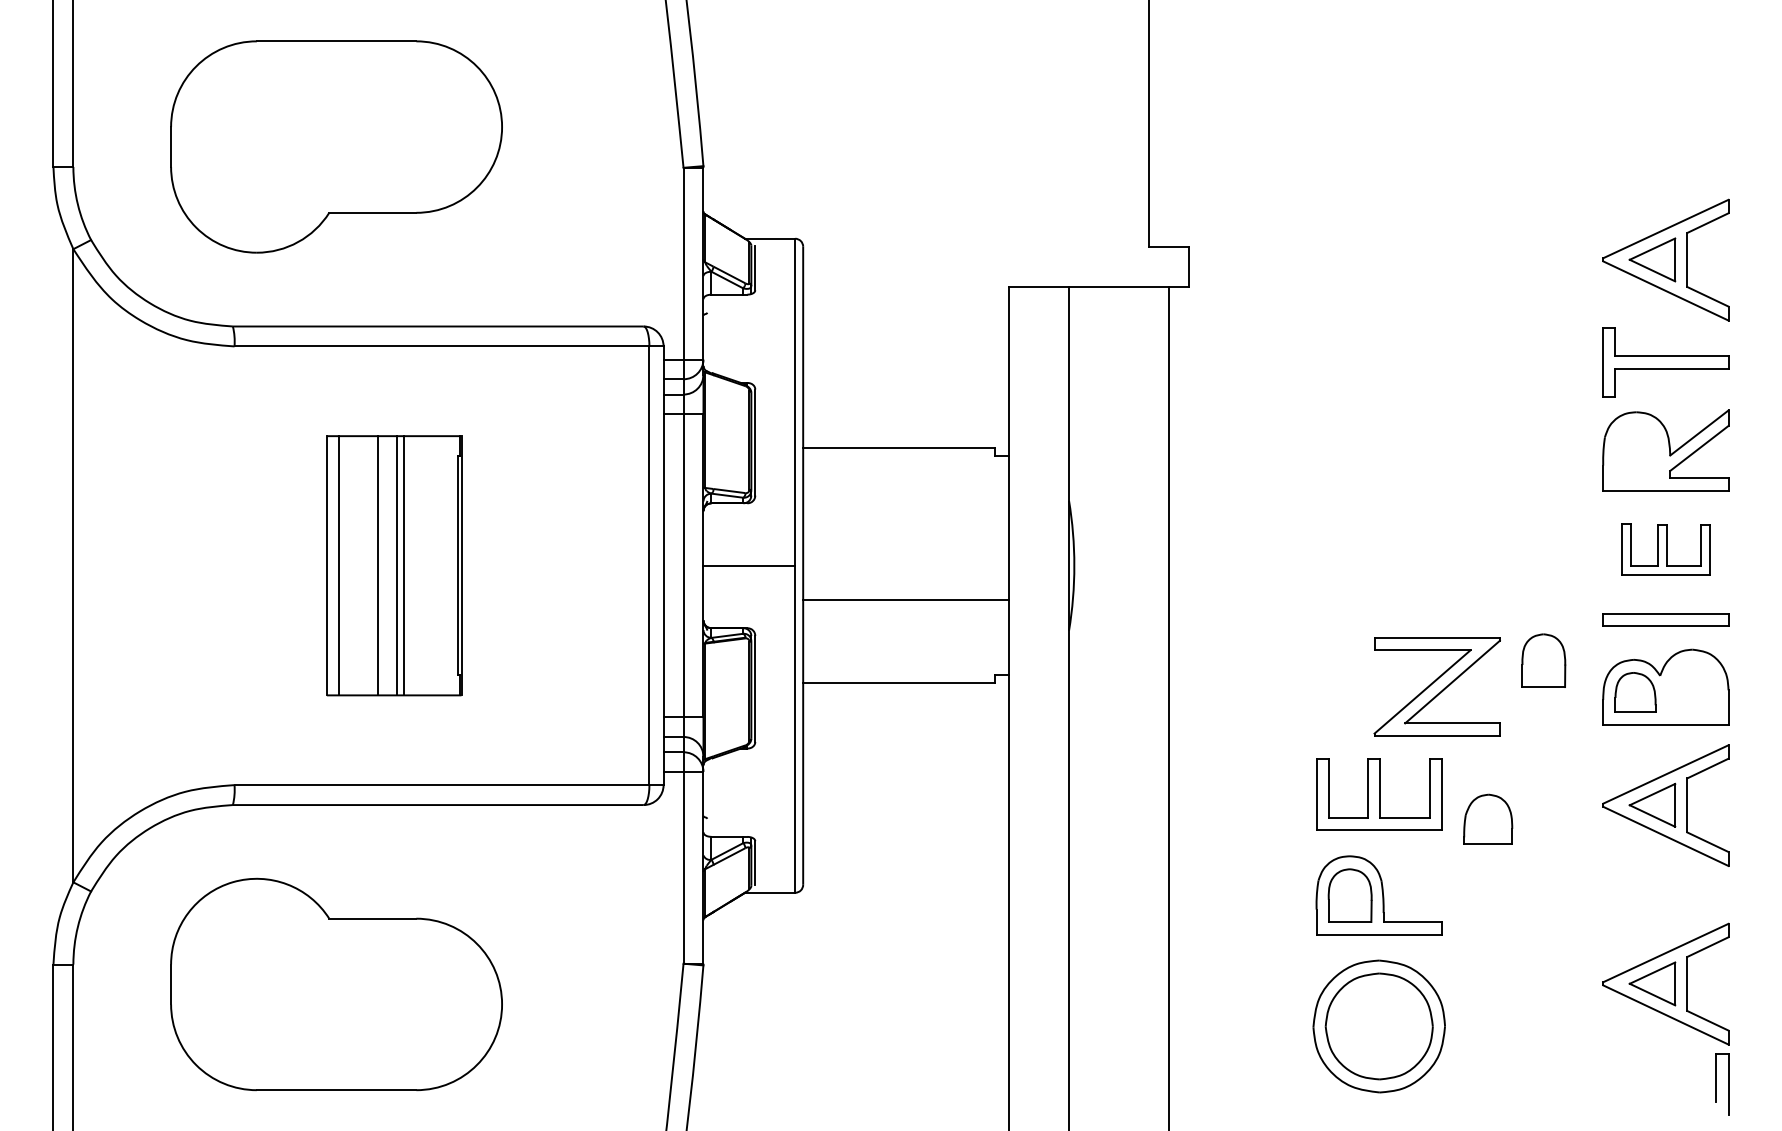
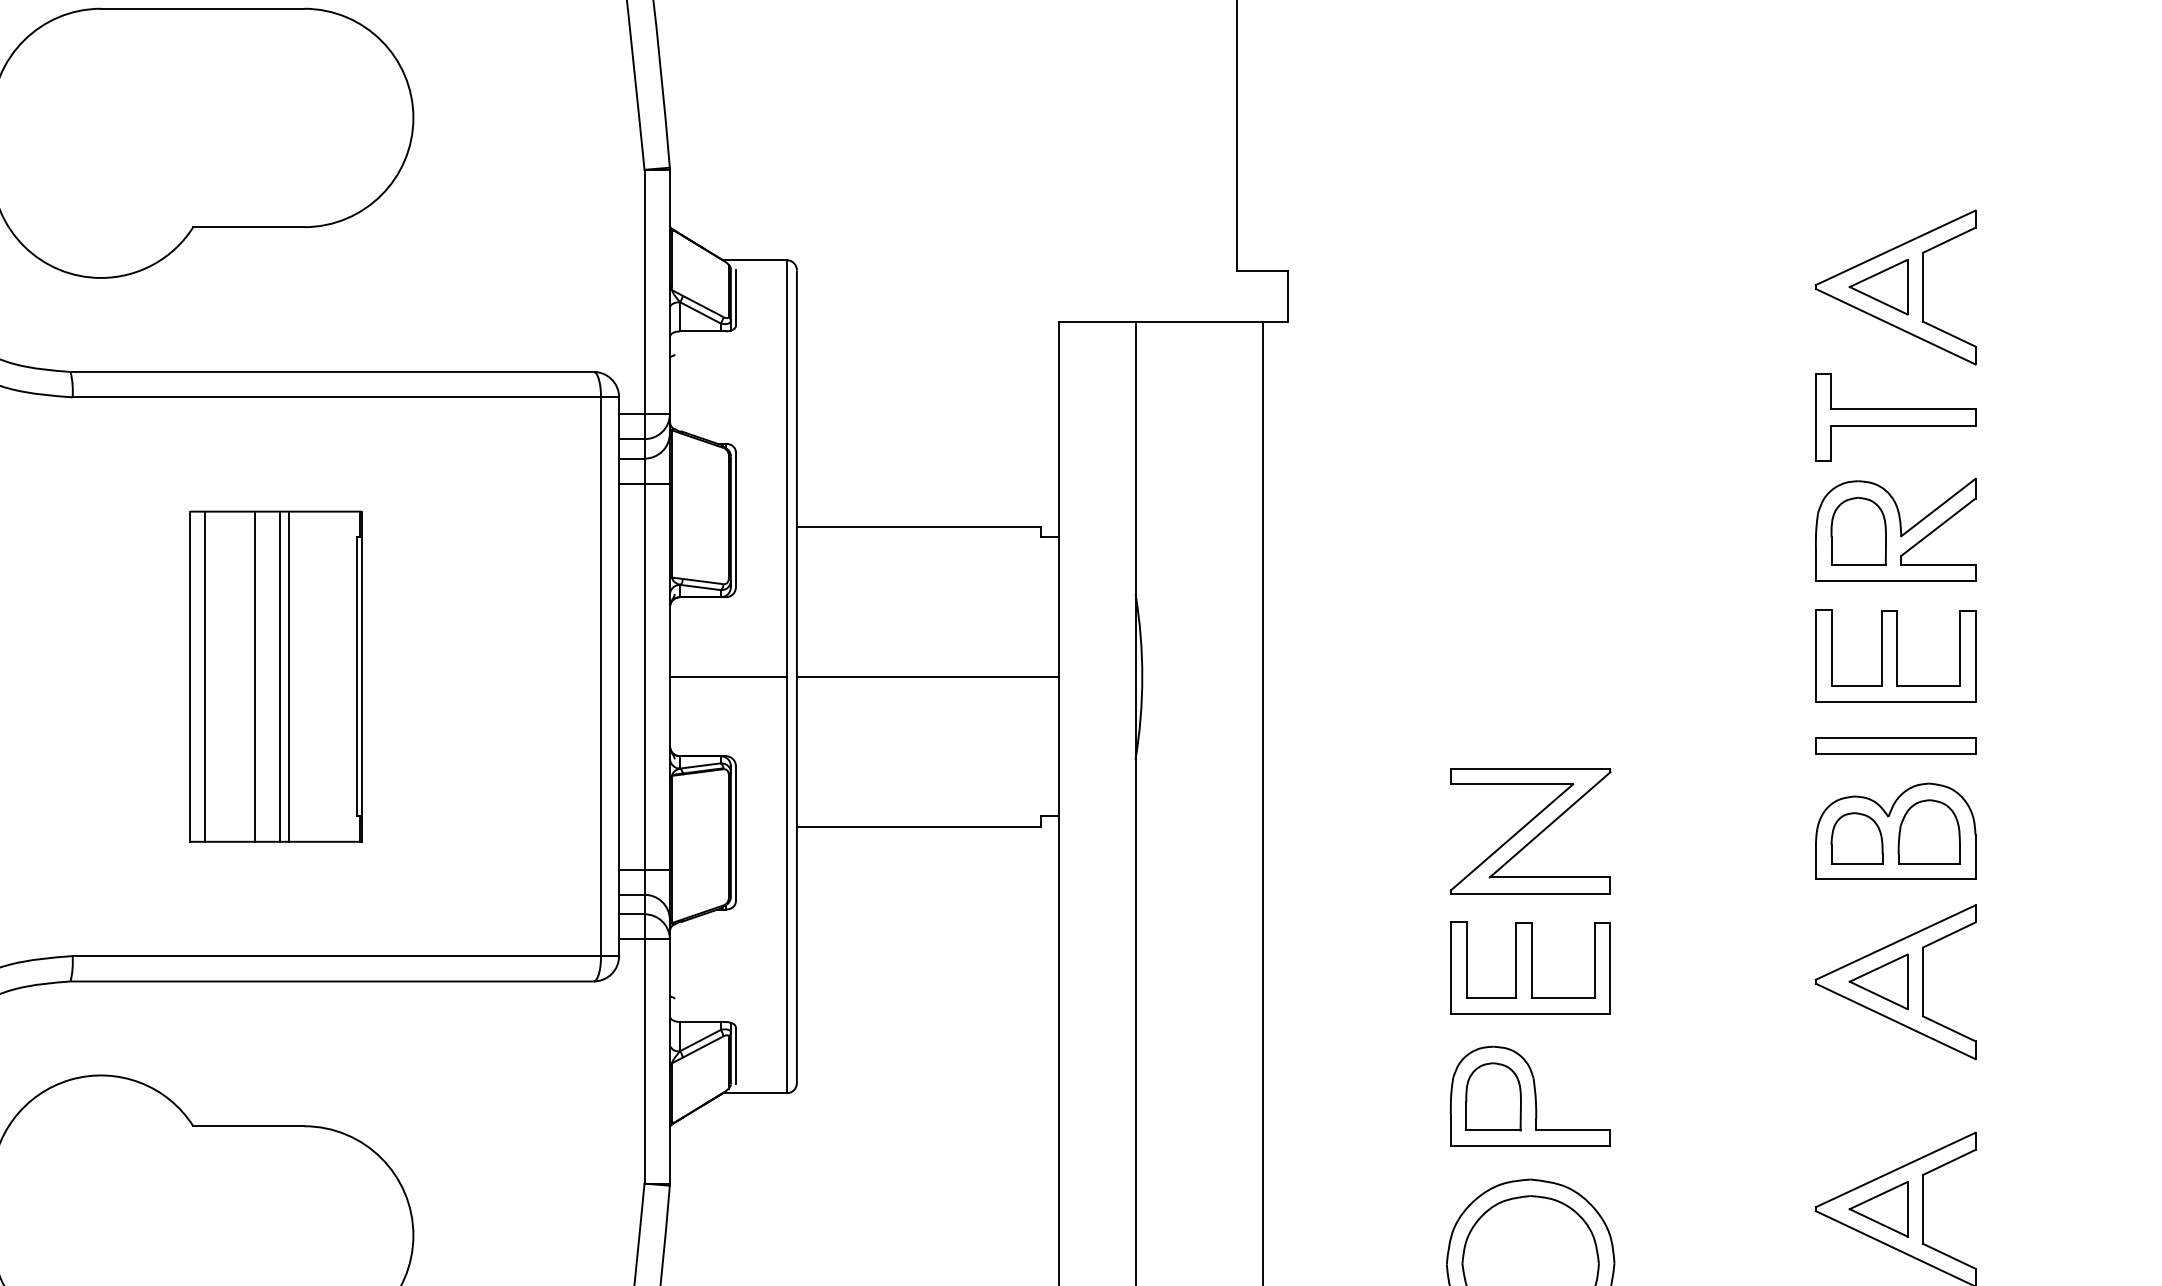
part: (1665, 549) -> (1895, 655), size x1.43
line: (906, 599) -> (928, 676), moved
part: (1543, 660) -> (1858, 531), moved
part: (1436, 686) -> (1529, 830), moved
part: (1488, 818) -> (1929, 830), moved

